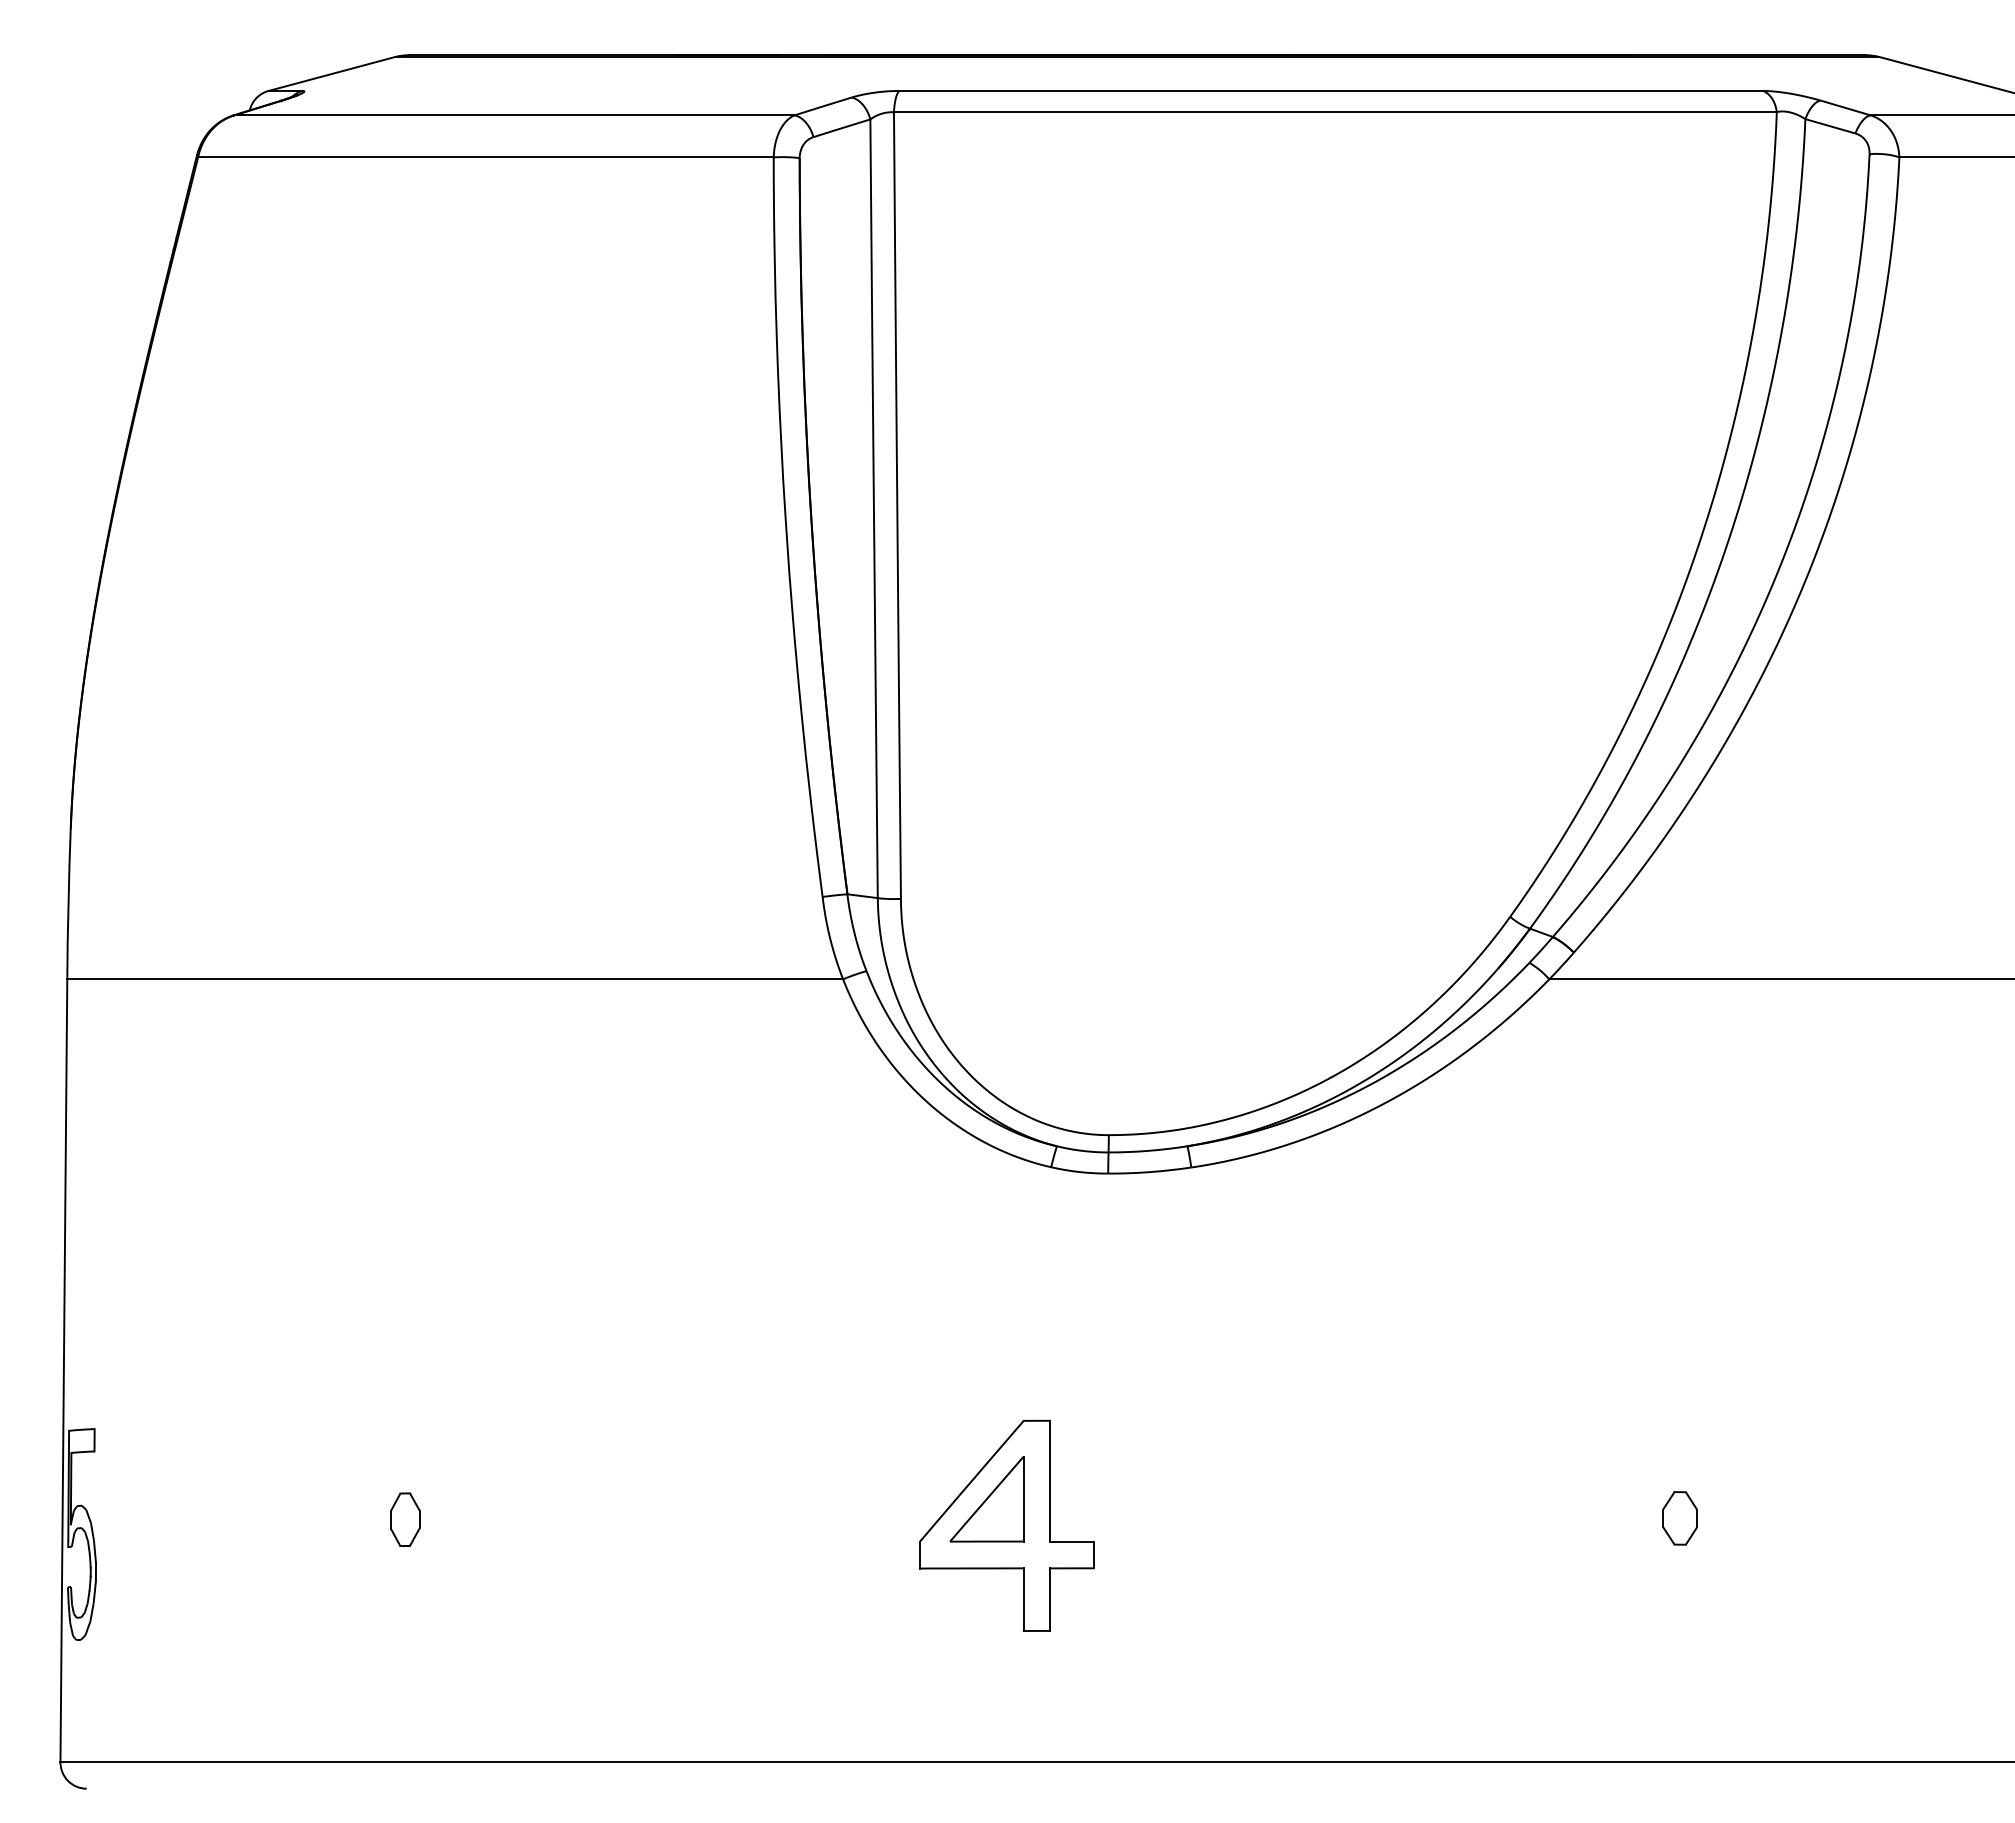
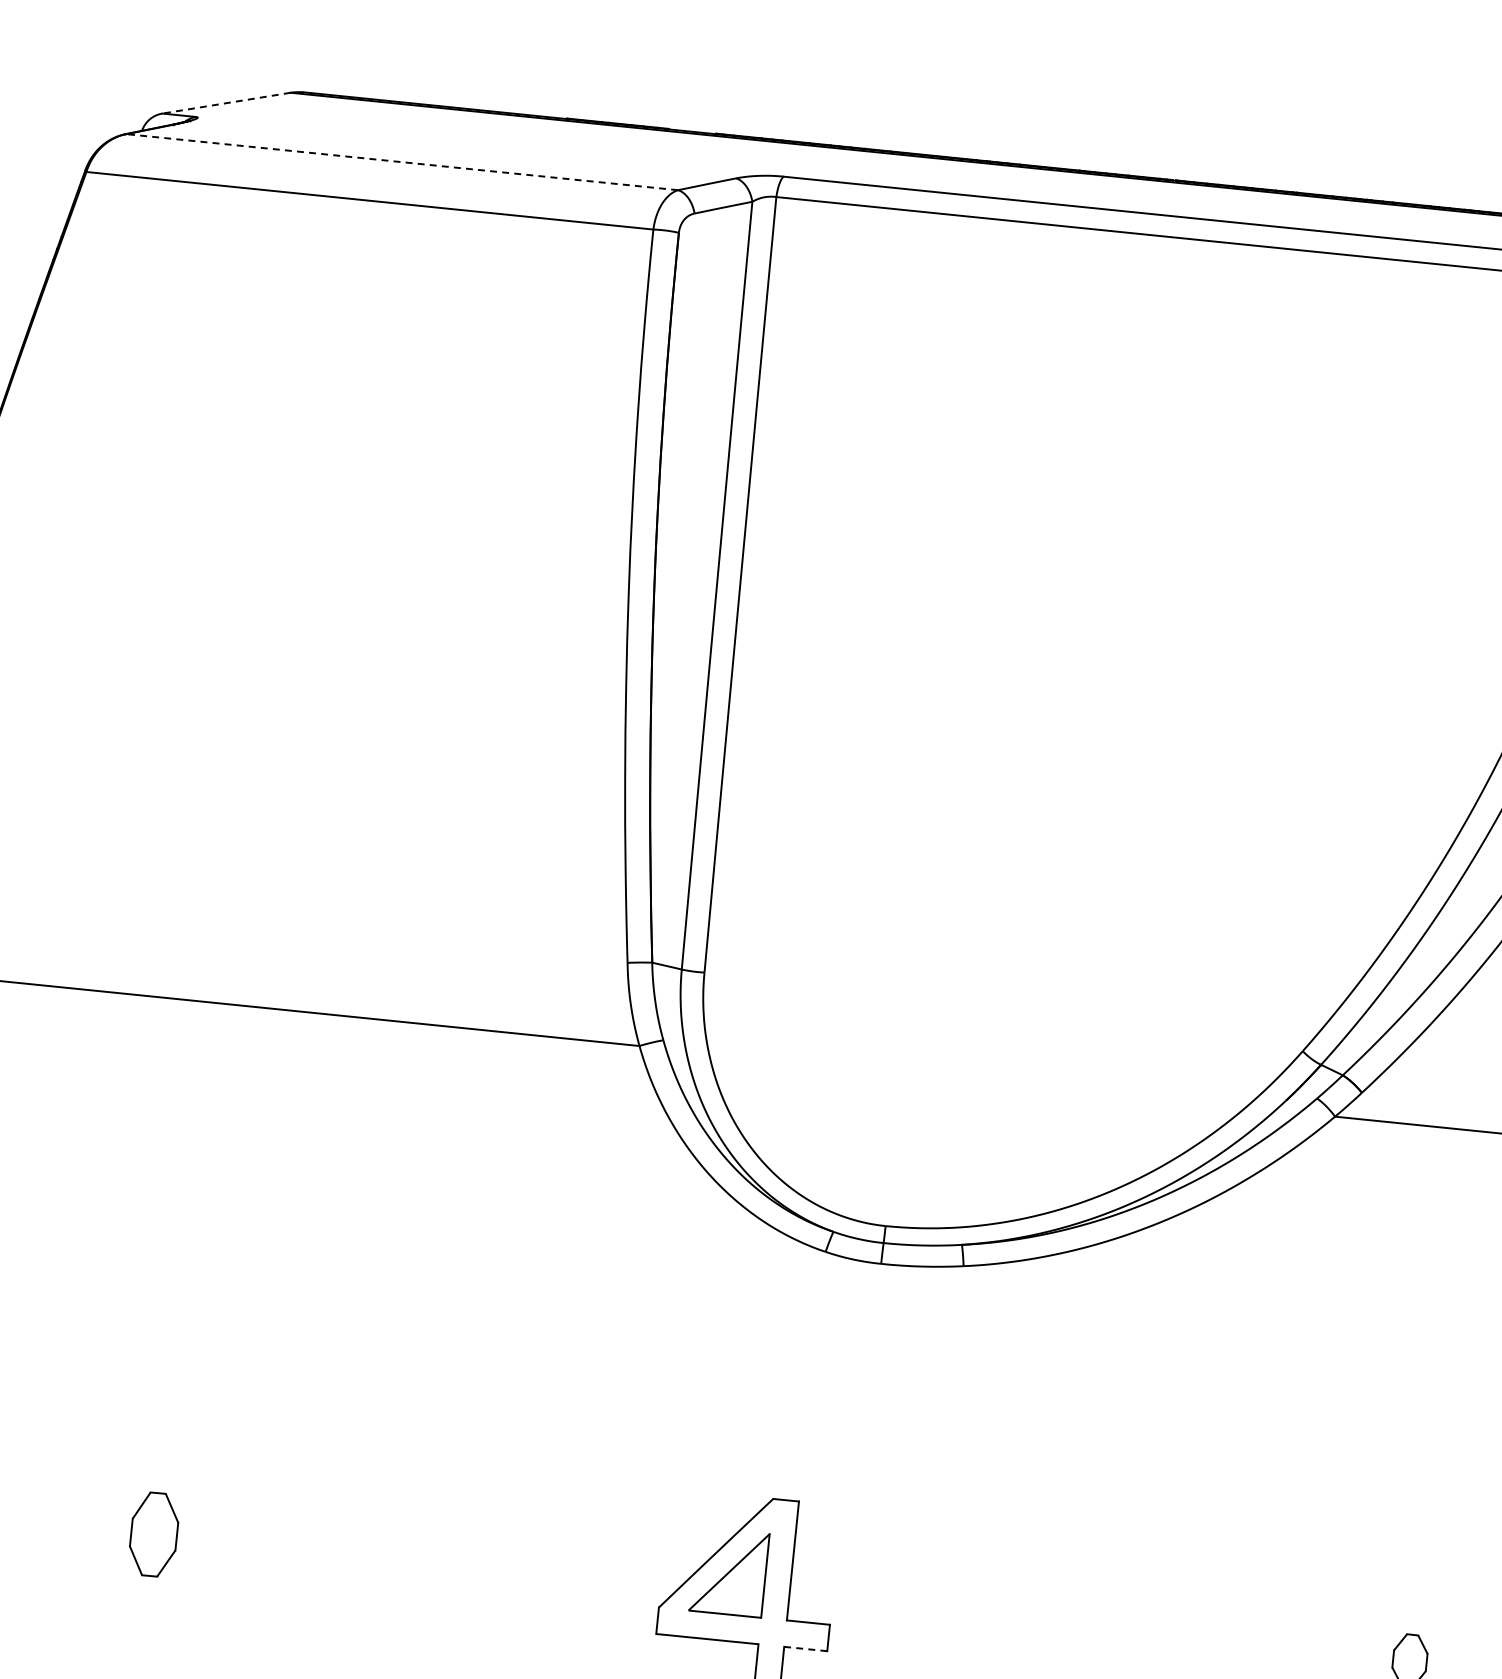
line: (331, 74) -> (226, 103), solid -> dashed
line: (513, 115) -> (401, 162), solid -> dashed
part: (405, 1519) -> (154, 1534), size x1.6
line: (1071, 1568) -> (805, 1649), solid -> dashed

